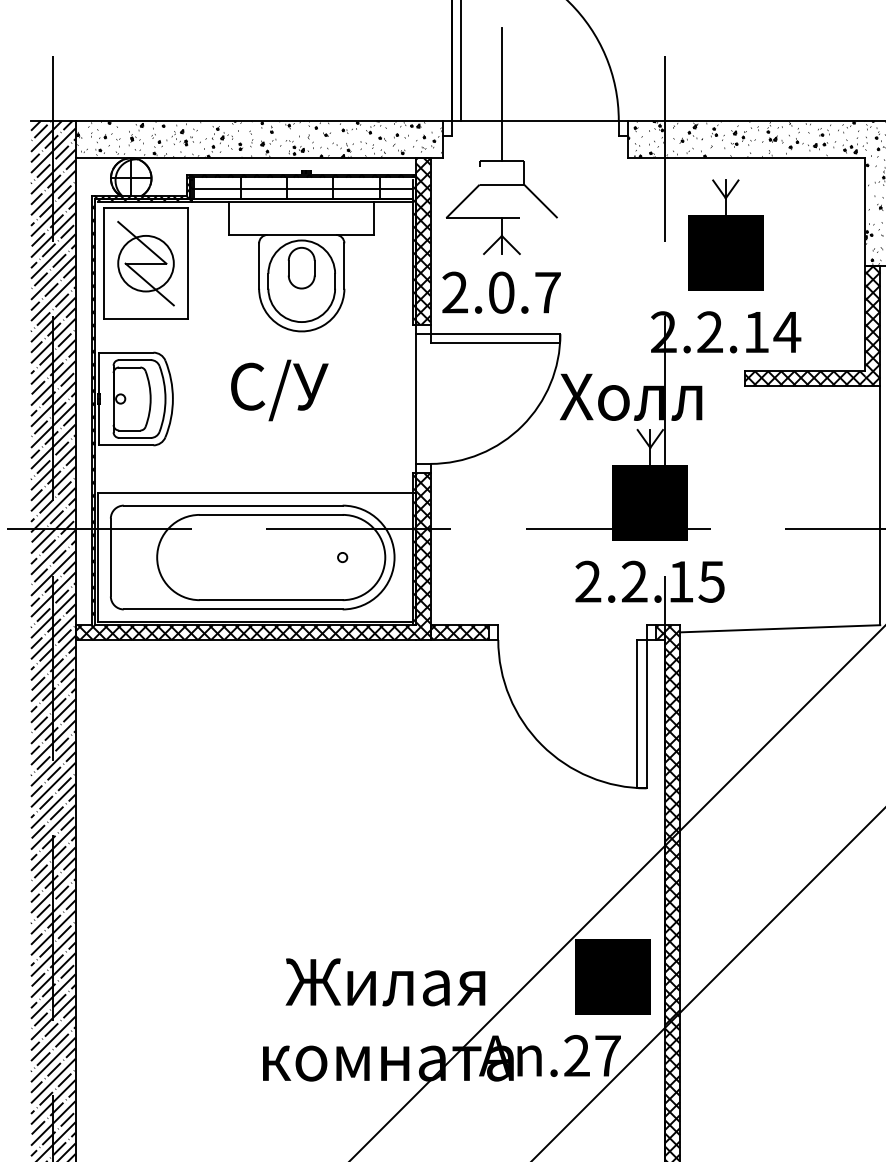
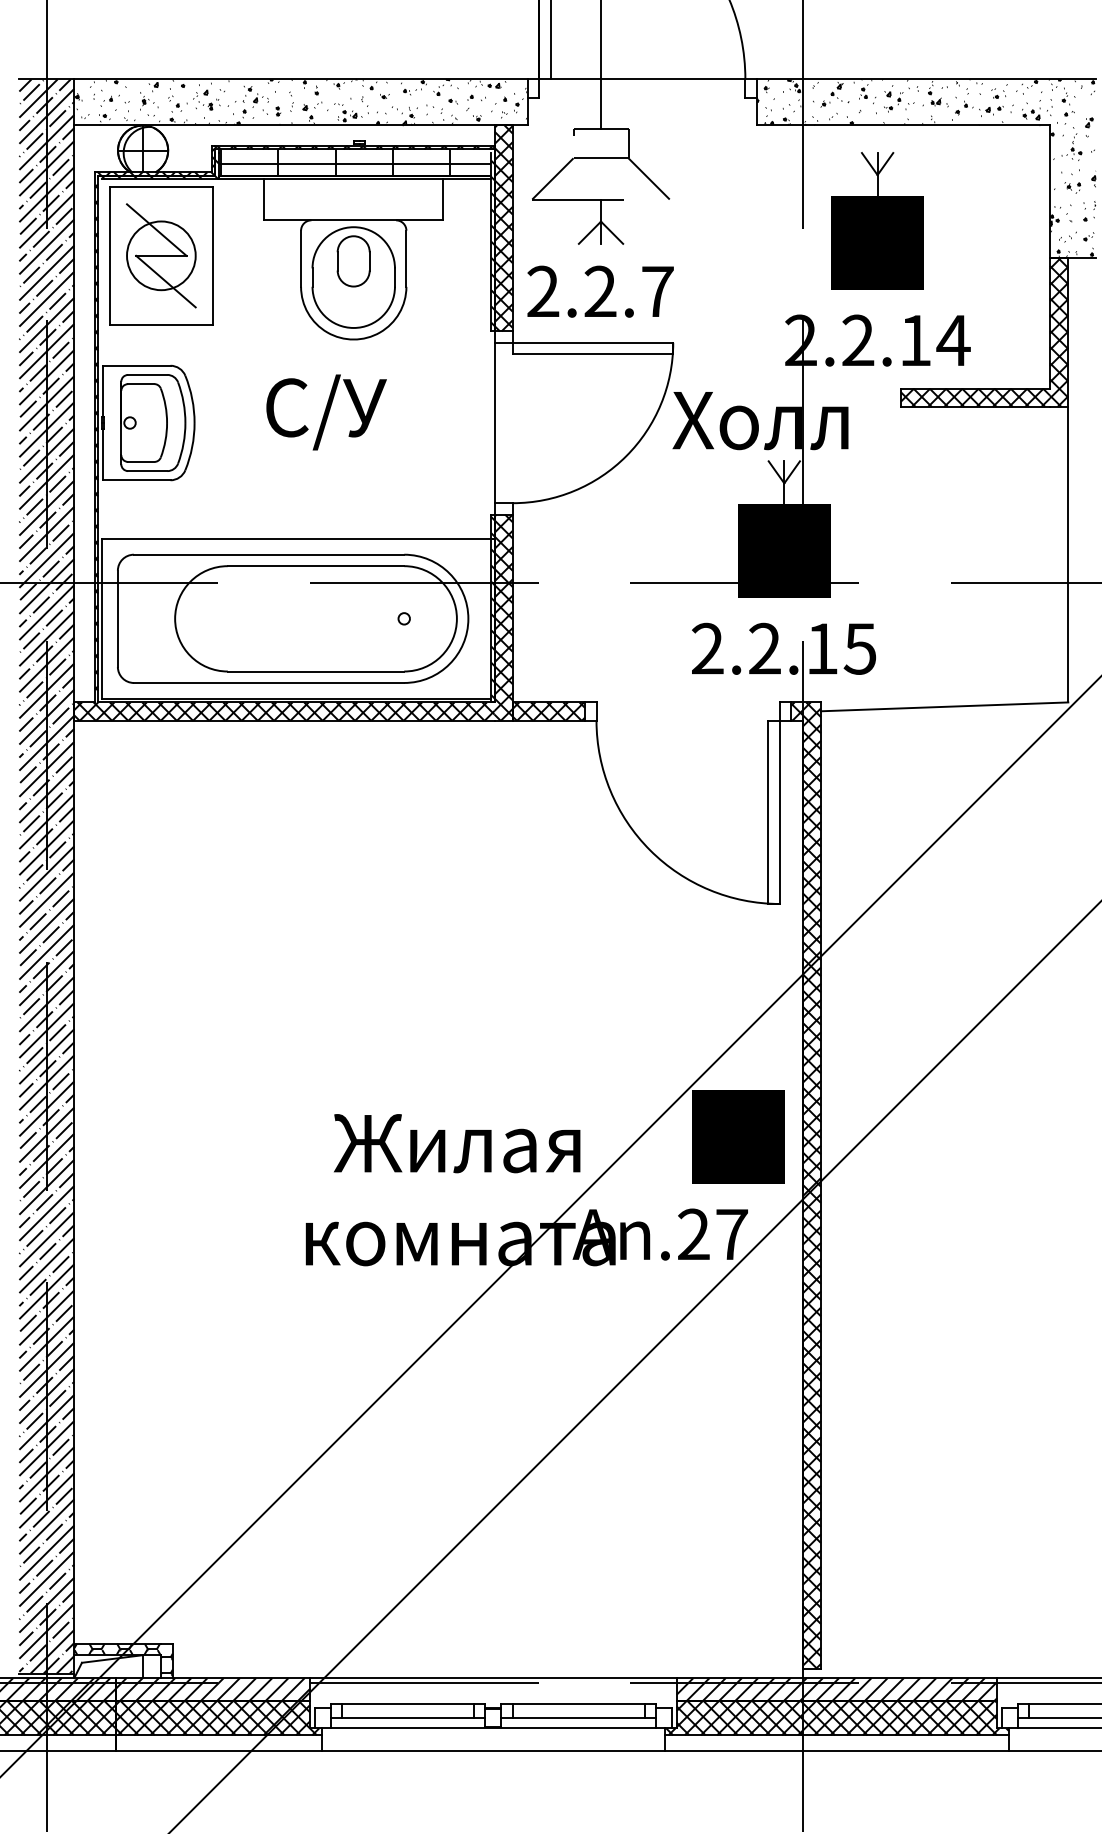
text: (501, 292) -> (600, 291), 2.0.7 -> 2.2.7

